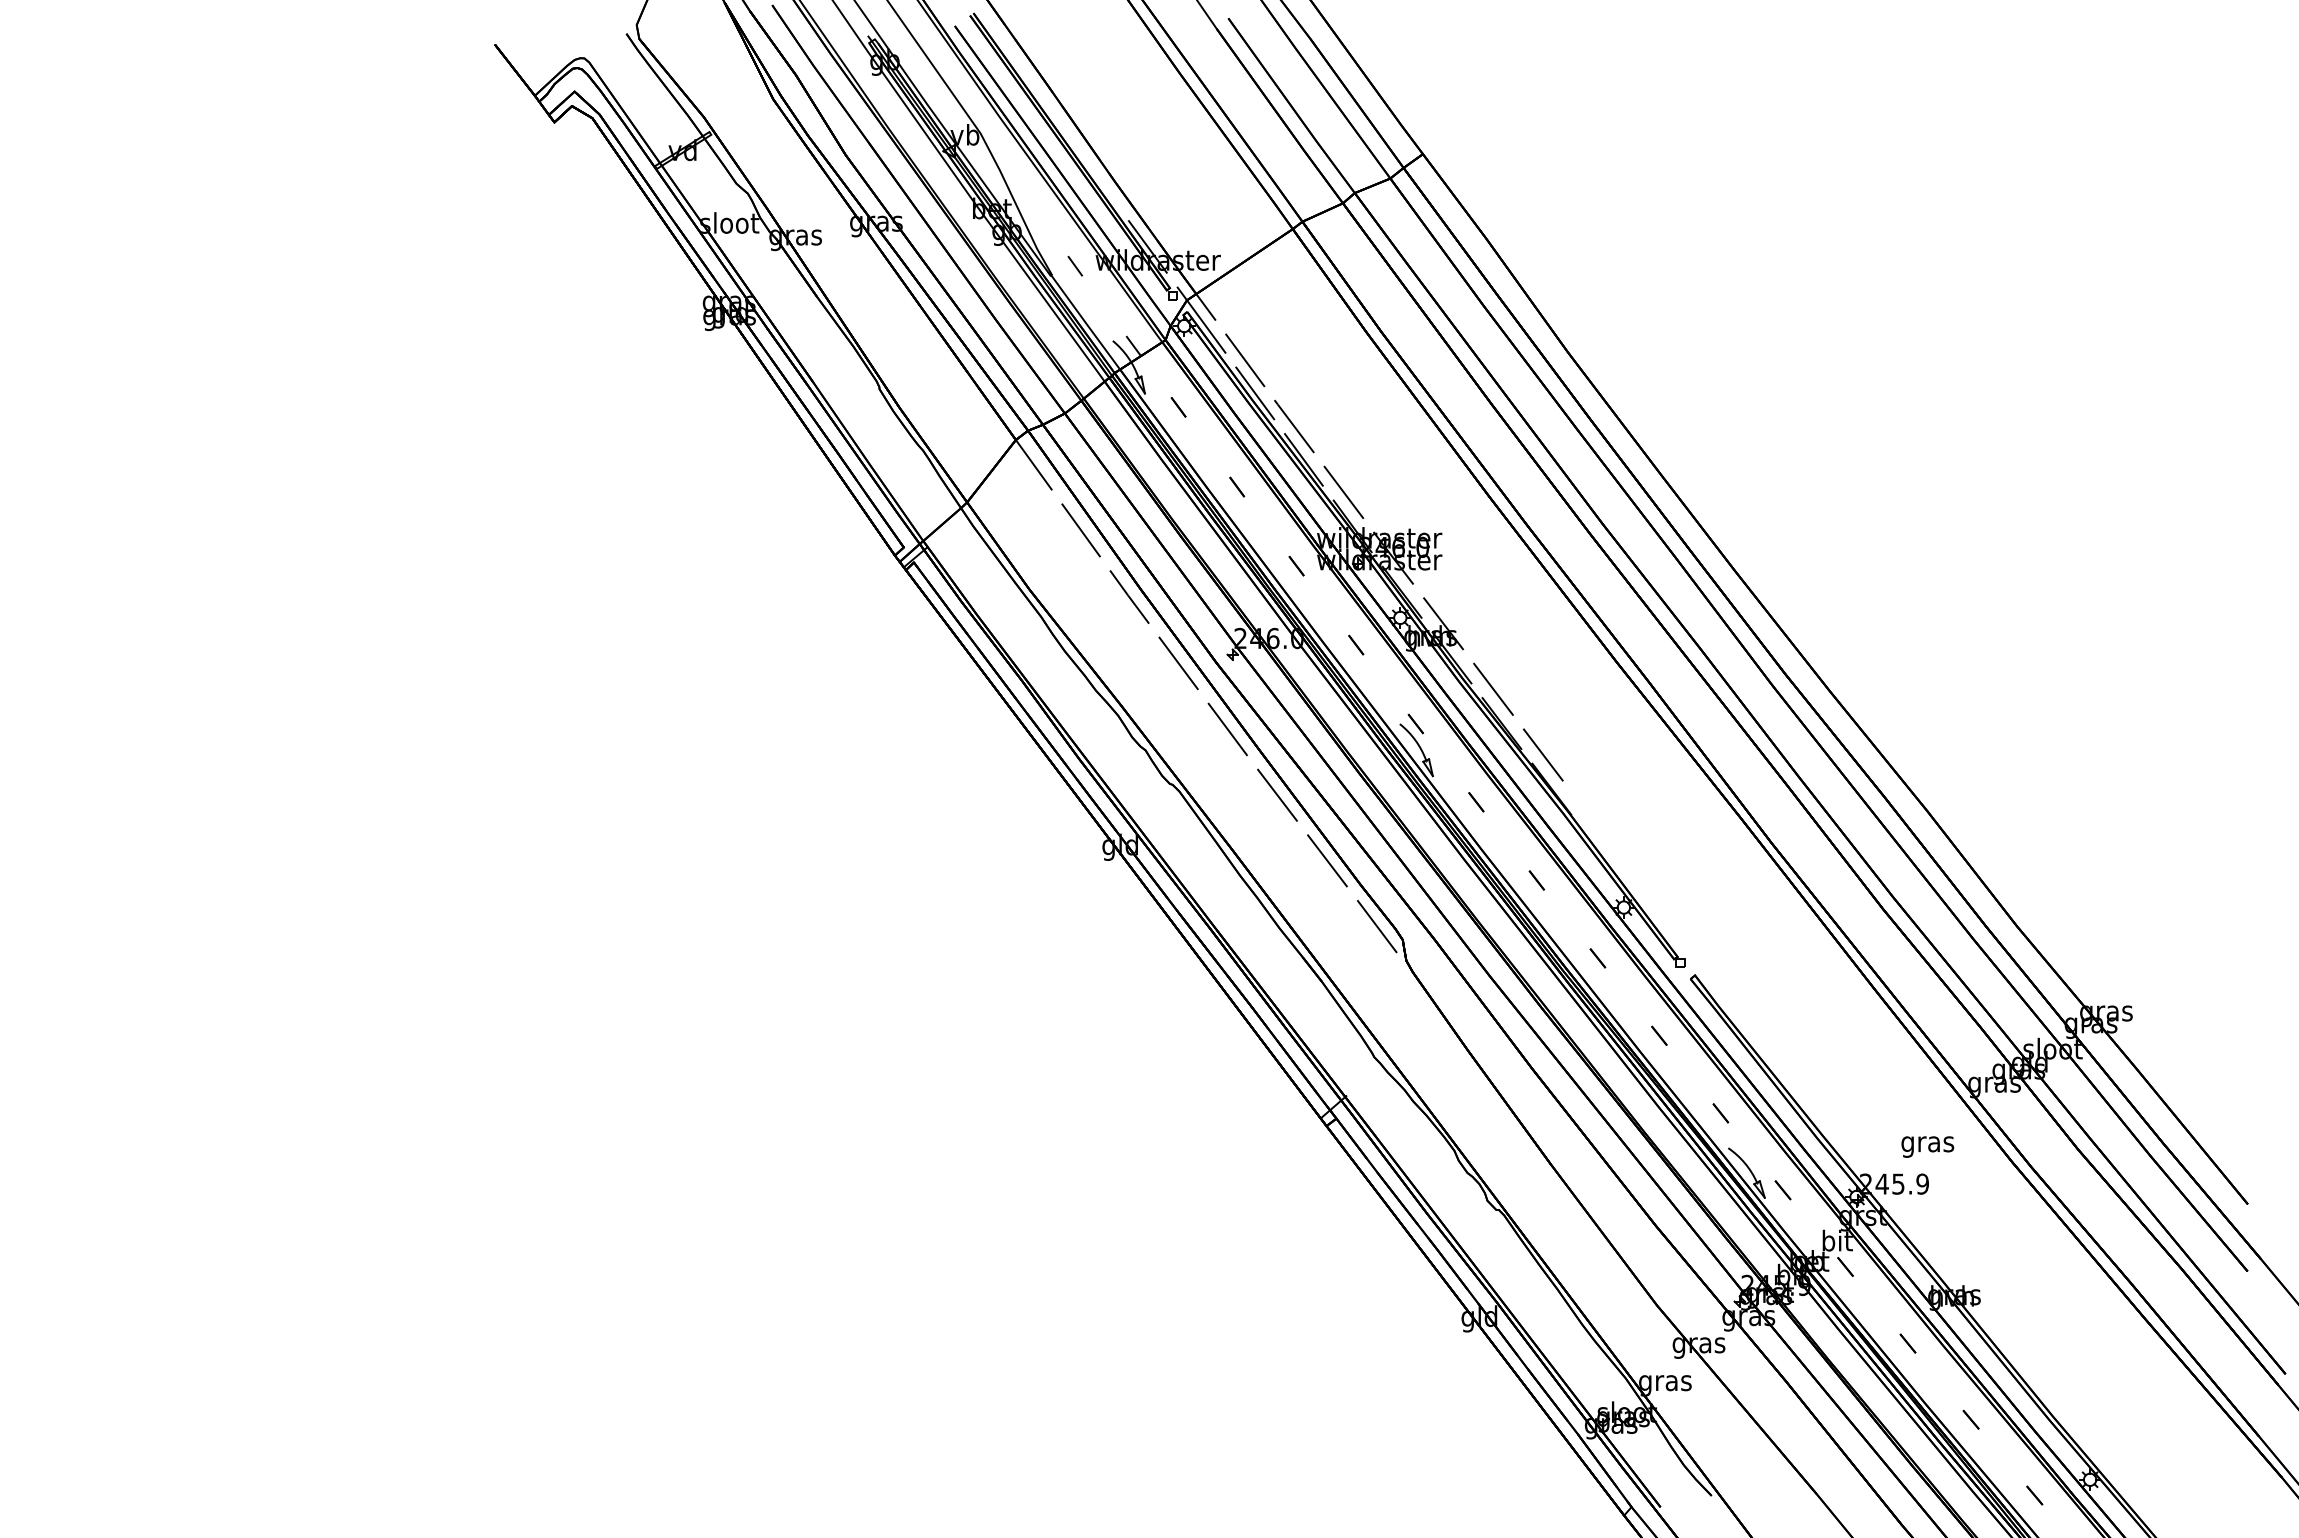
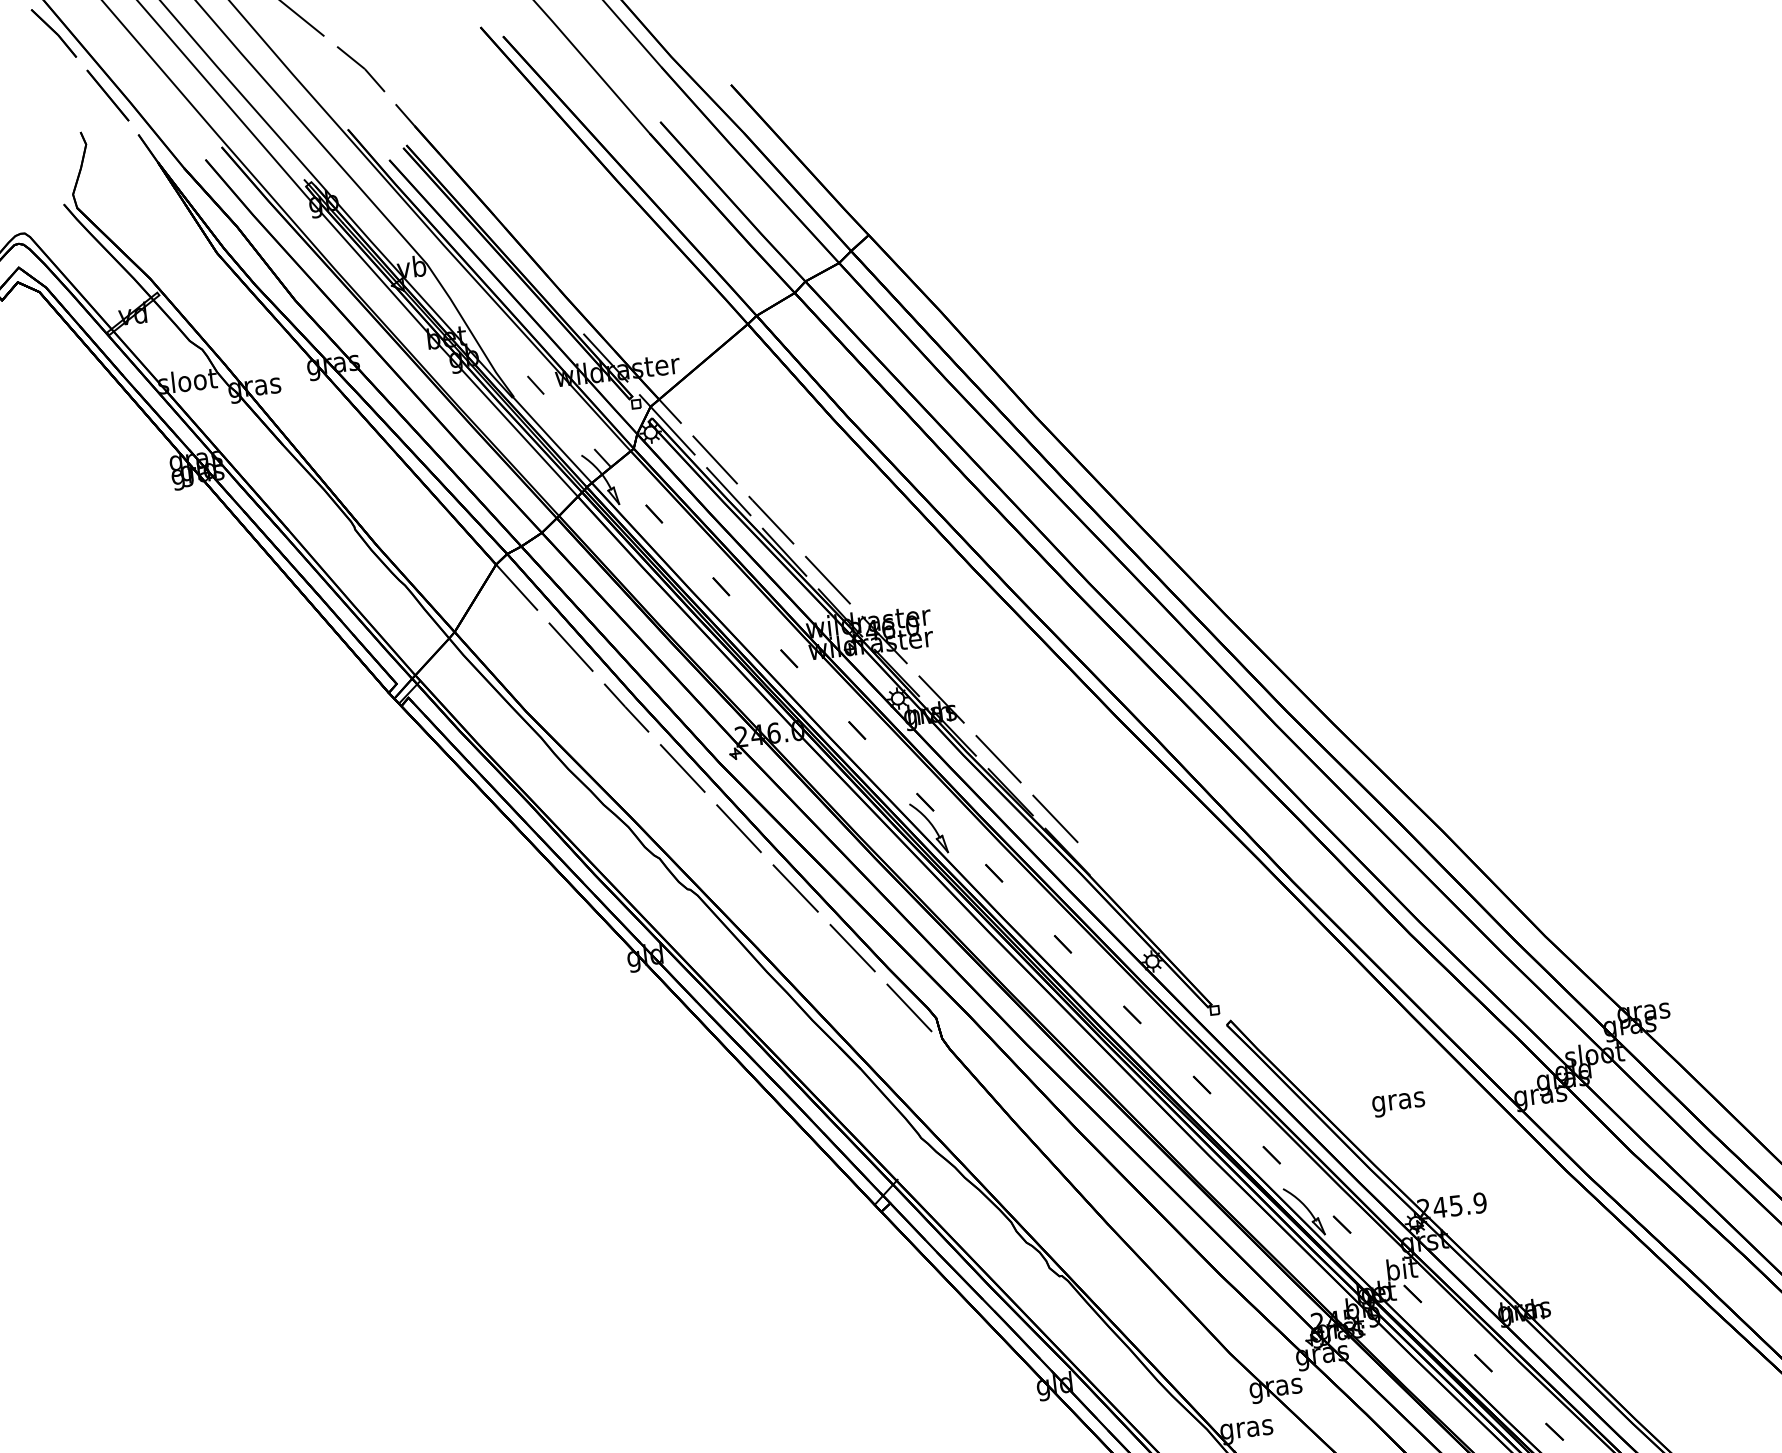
text: (1927, 1146) -> (1398, 1103), moved

